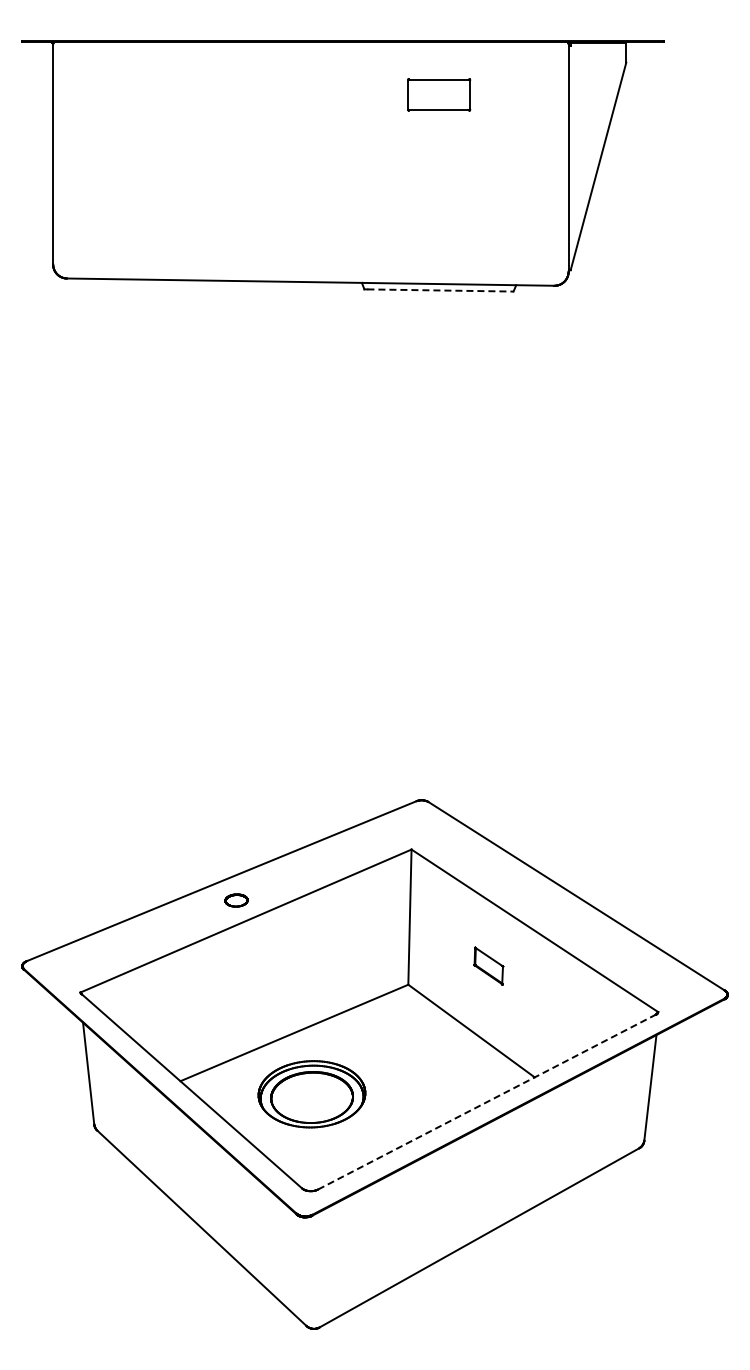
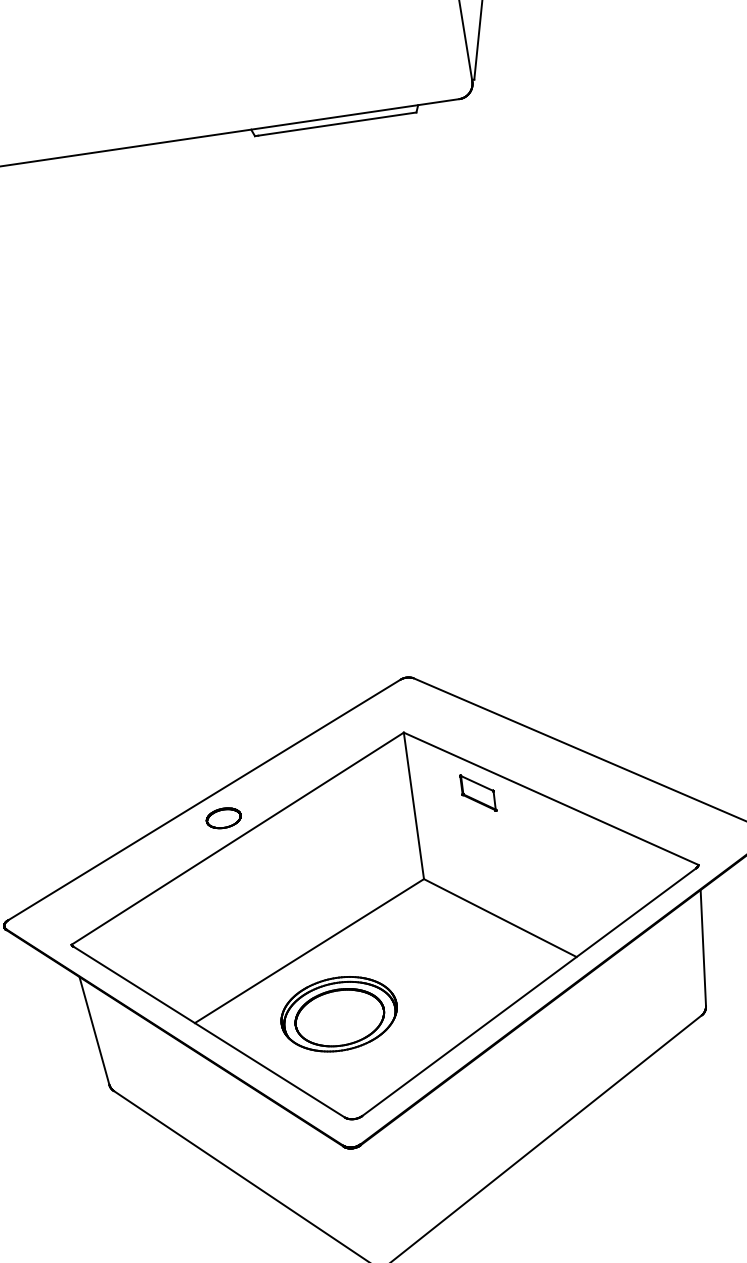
line: (440, 290) -> (337, 124), dashed -> solid
part: (236, 900) -> (223, 818), size x1.43
part: (488, 965) -> (477, 792), moved
line: (487, 1101) -> (529, 991), dashed -> solid

